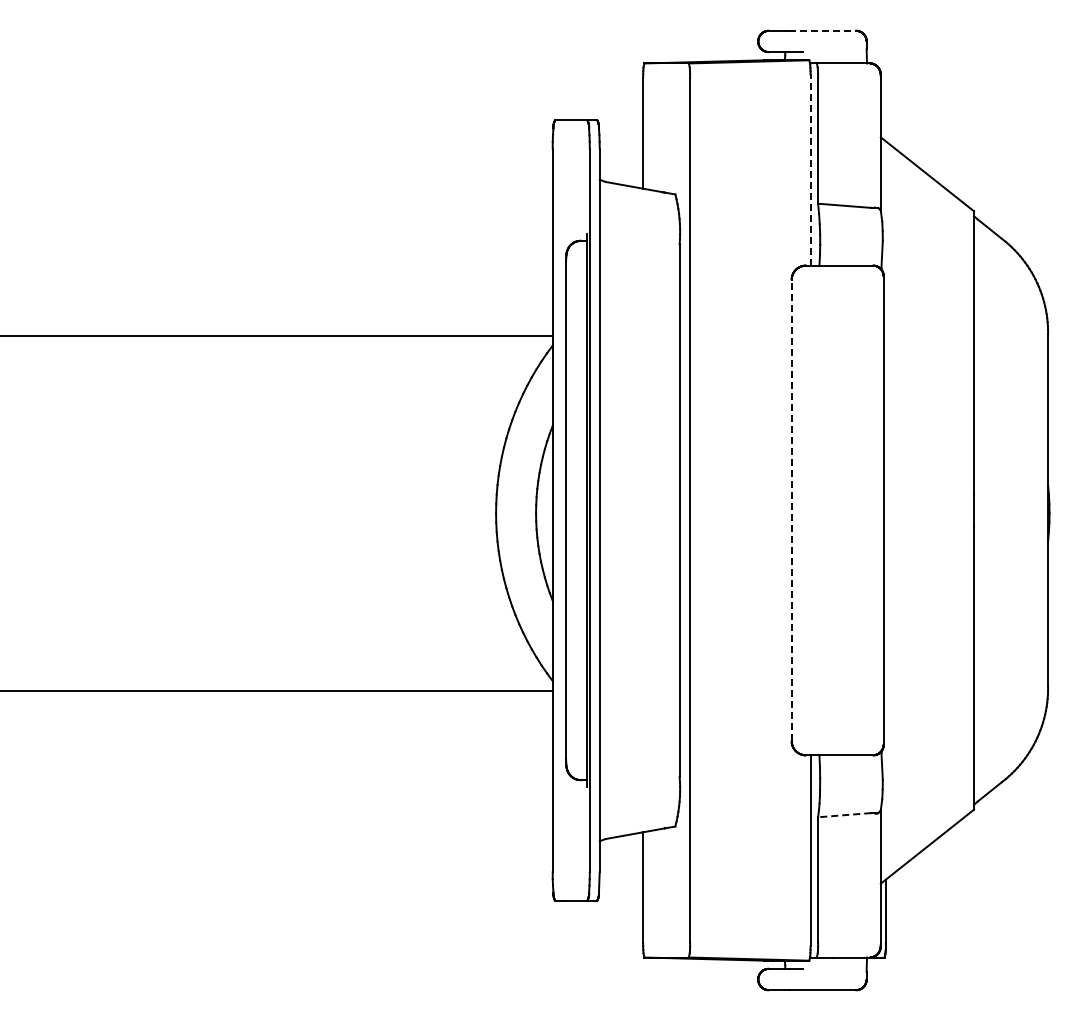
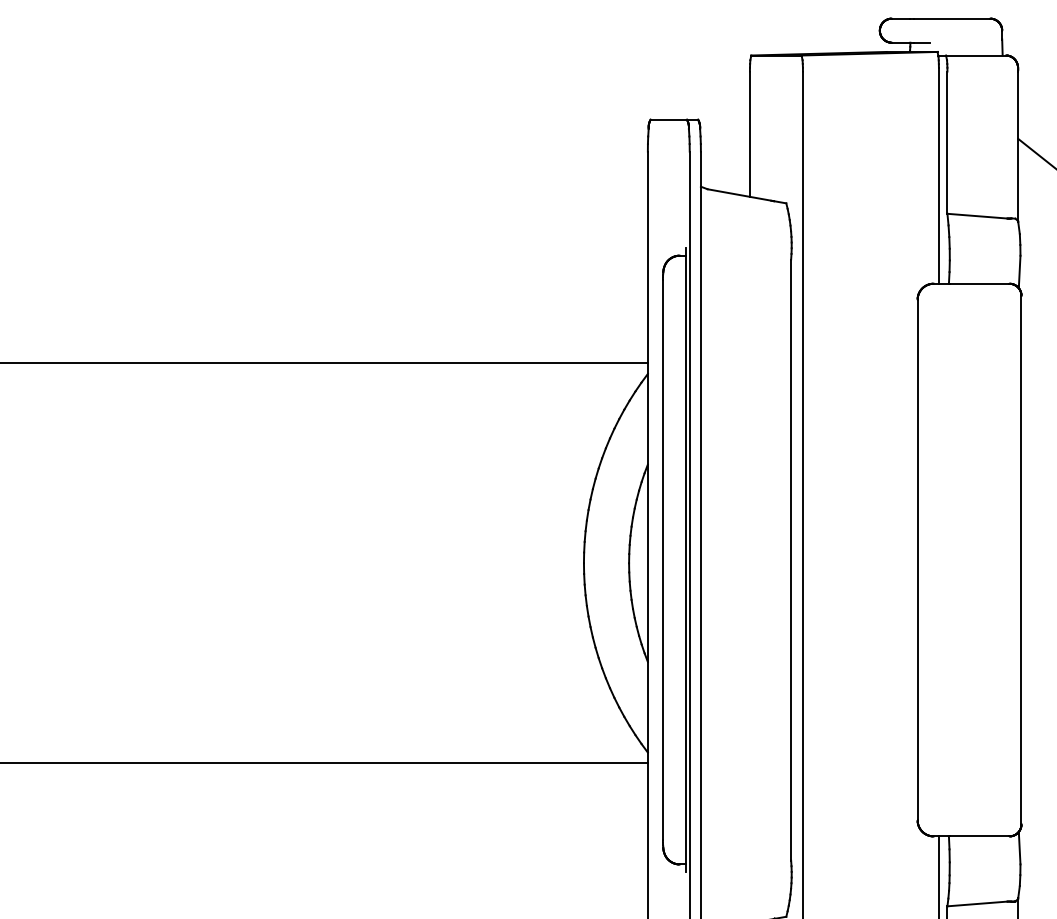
line: (822, 30) -> (952, 18), dashed -> solid
line: (810, 170) -> (938, 176), dashed -> solid
line: (791, 510) -> (917, 560), dashed -> solid
line: (844, 815) -> (977, 904), dashed -> solid

